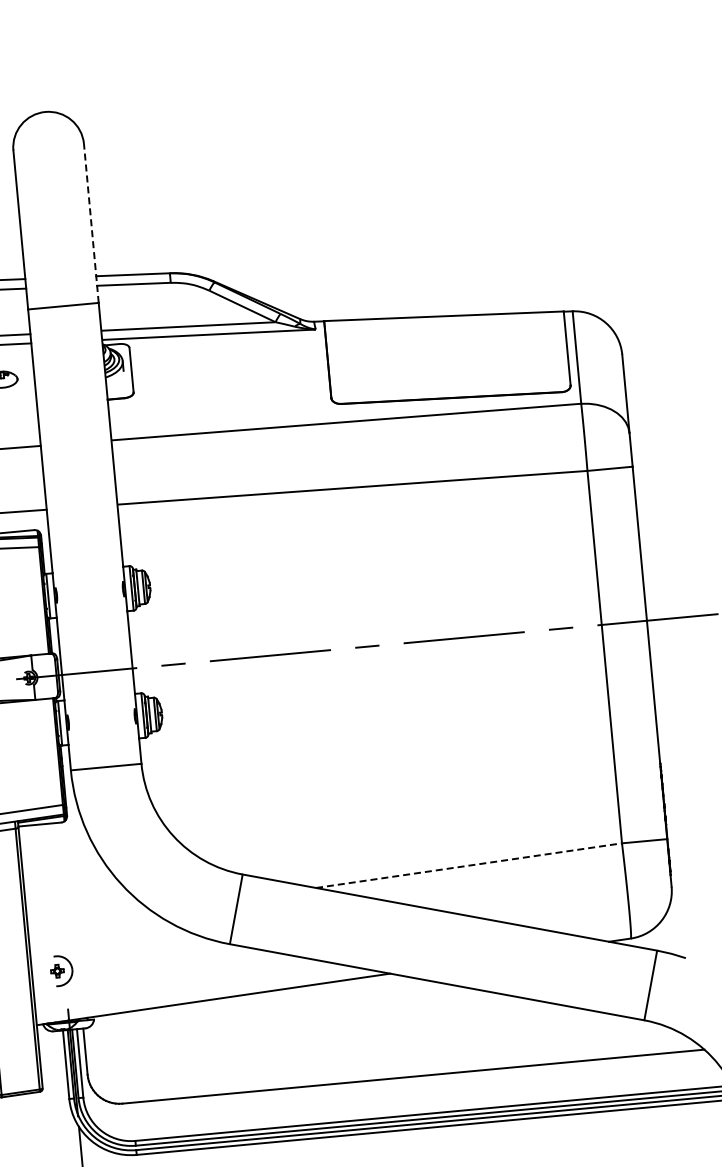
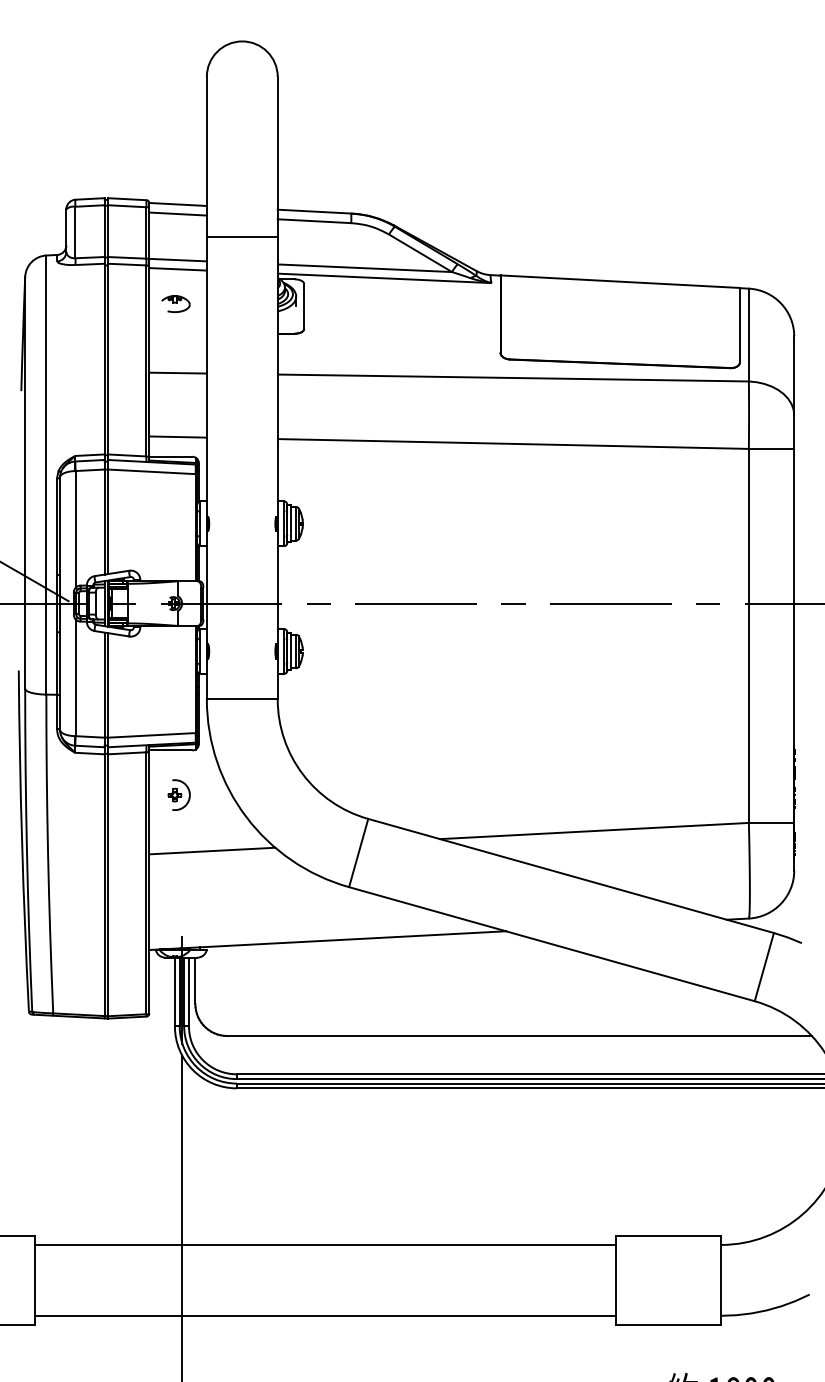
line: (91, 223) -> (277, 156), dashed -> solid
line: (469, 866) -> (594, 831), dashed -> solid
line: (90, 920) -> (212, 850), added
part: (60, 970) -> (178, 794), moved

